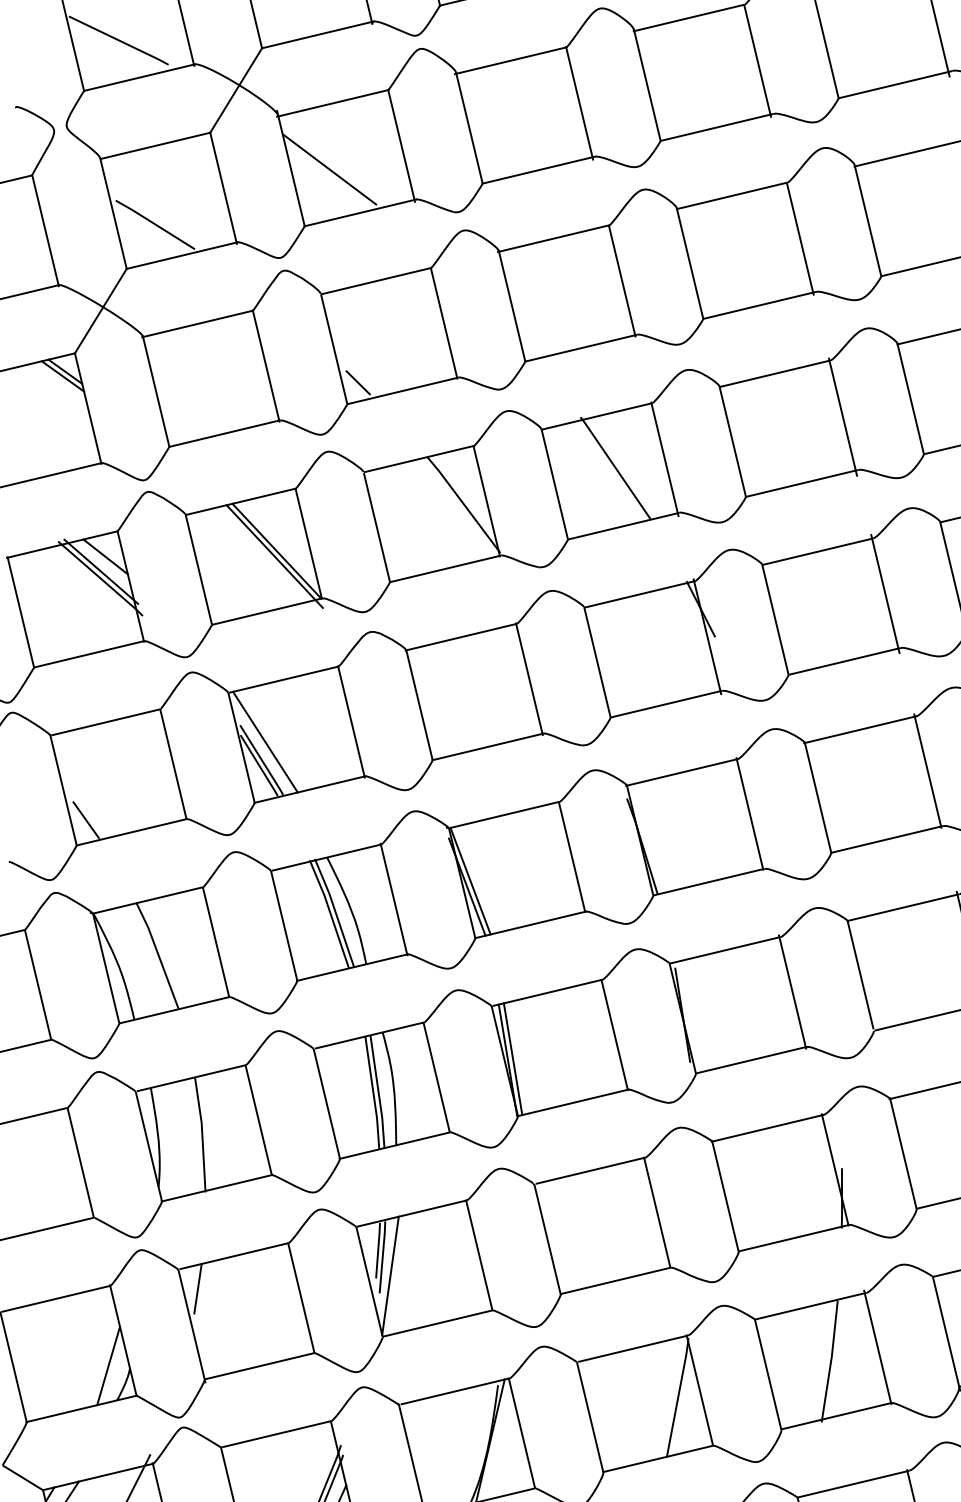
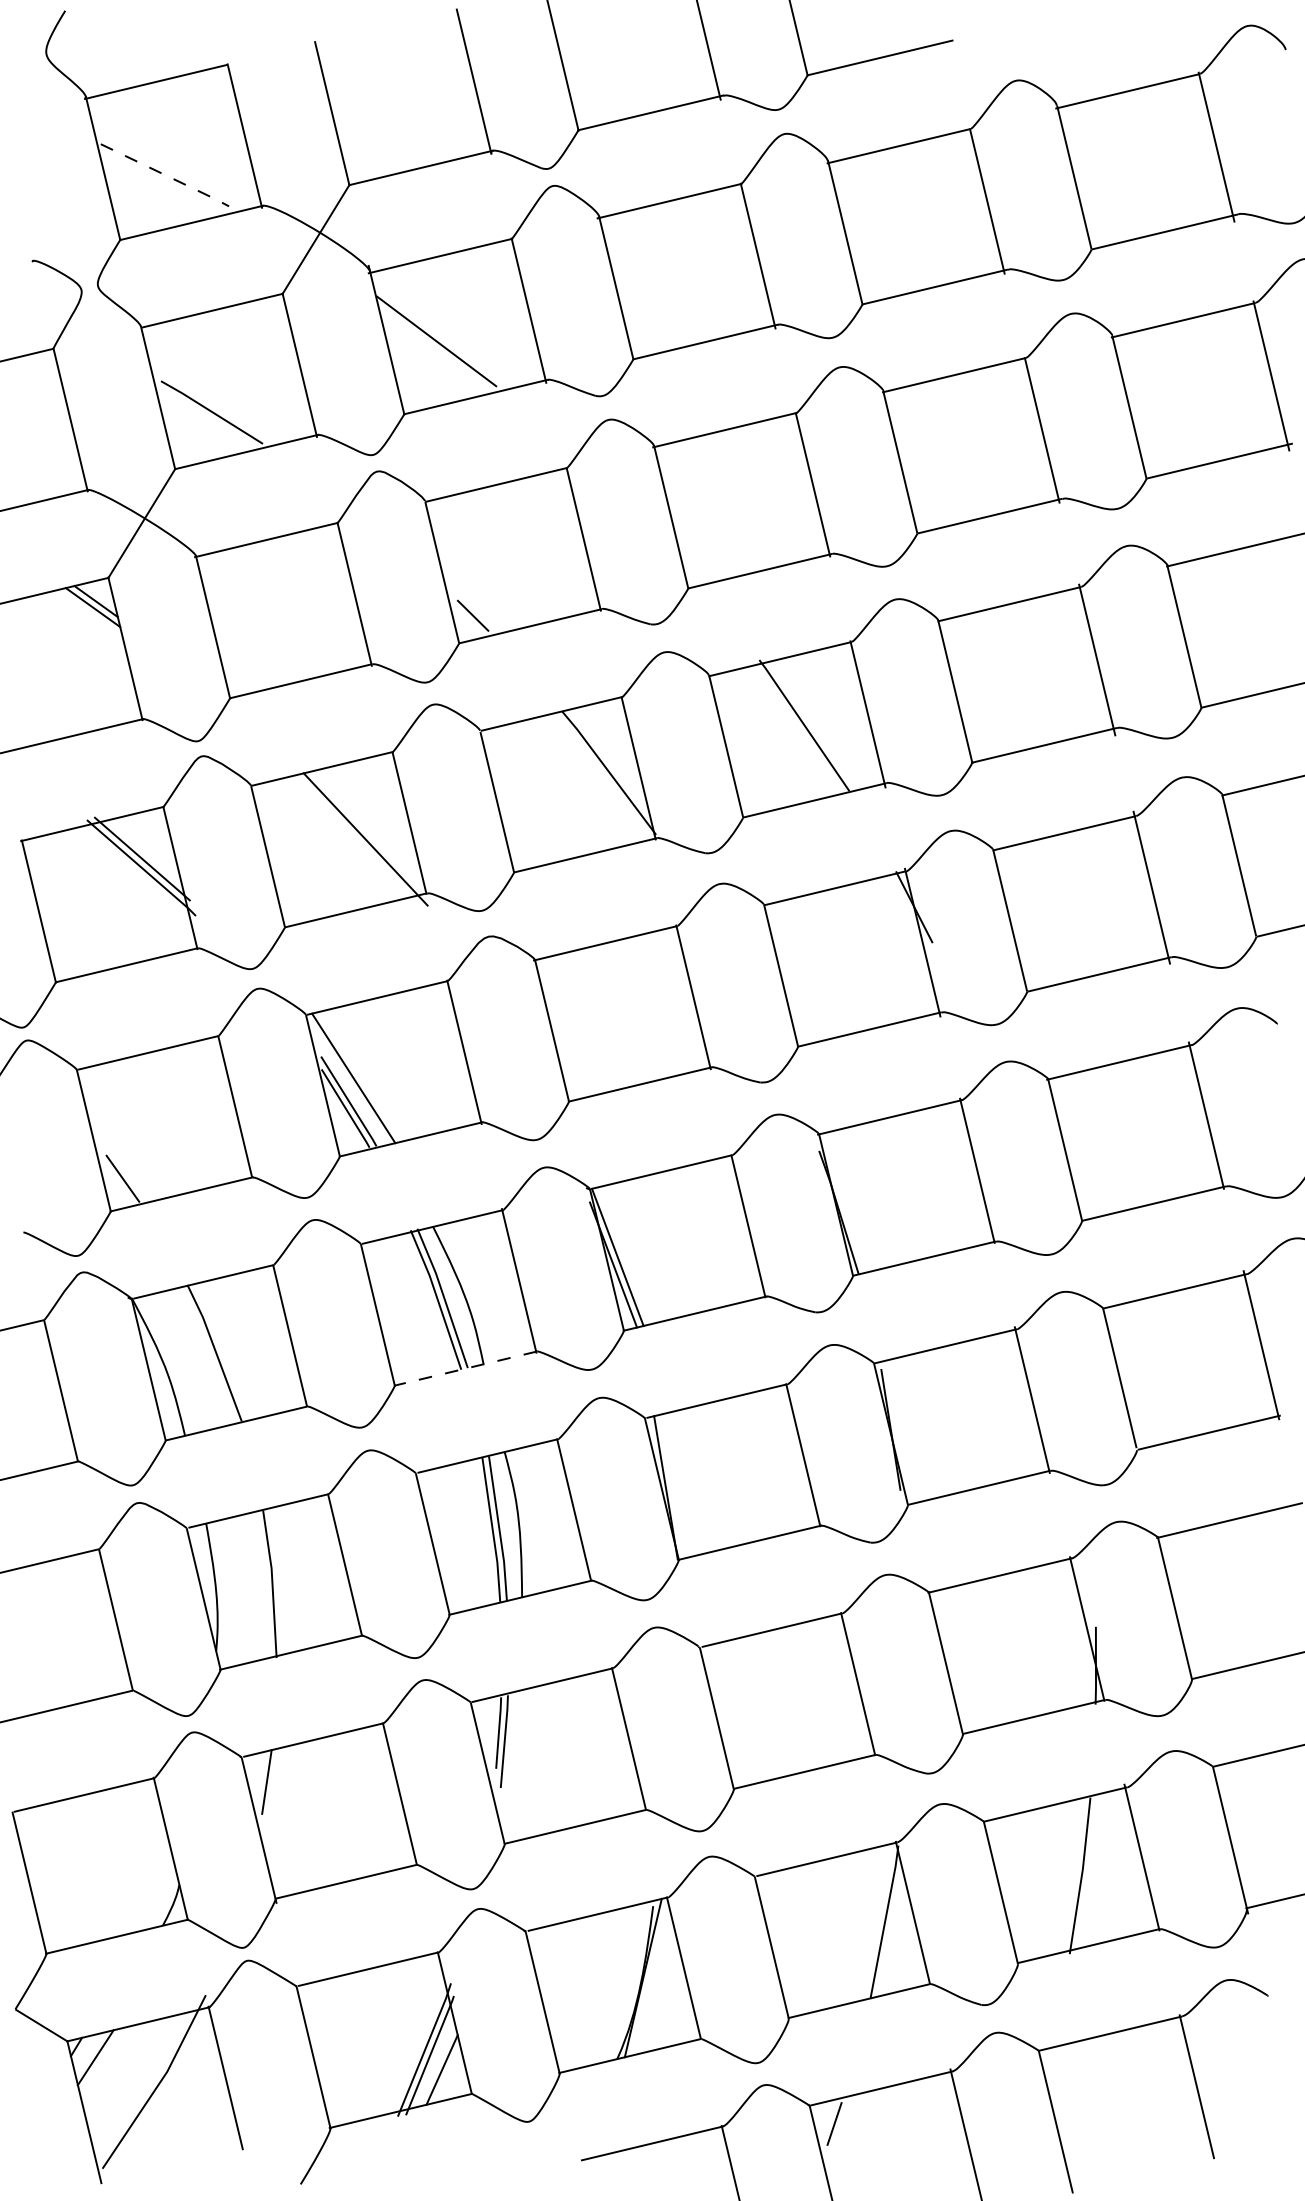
line: (119, 40) -> (165, 175), solid -> dashed
line: (276, 551) -> (368, 832), removed
line: (105, 556) -> (147, 839), removed
line: (352, 967) -> (465, 1368), solid -> dashed
line: (513, 1059) -> (672, 1486), removed
line: (390, 1275) -> (514, 1765), removed
line: (108, 1365) -> (151, 1880), removed

